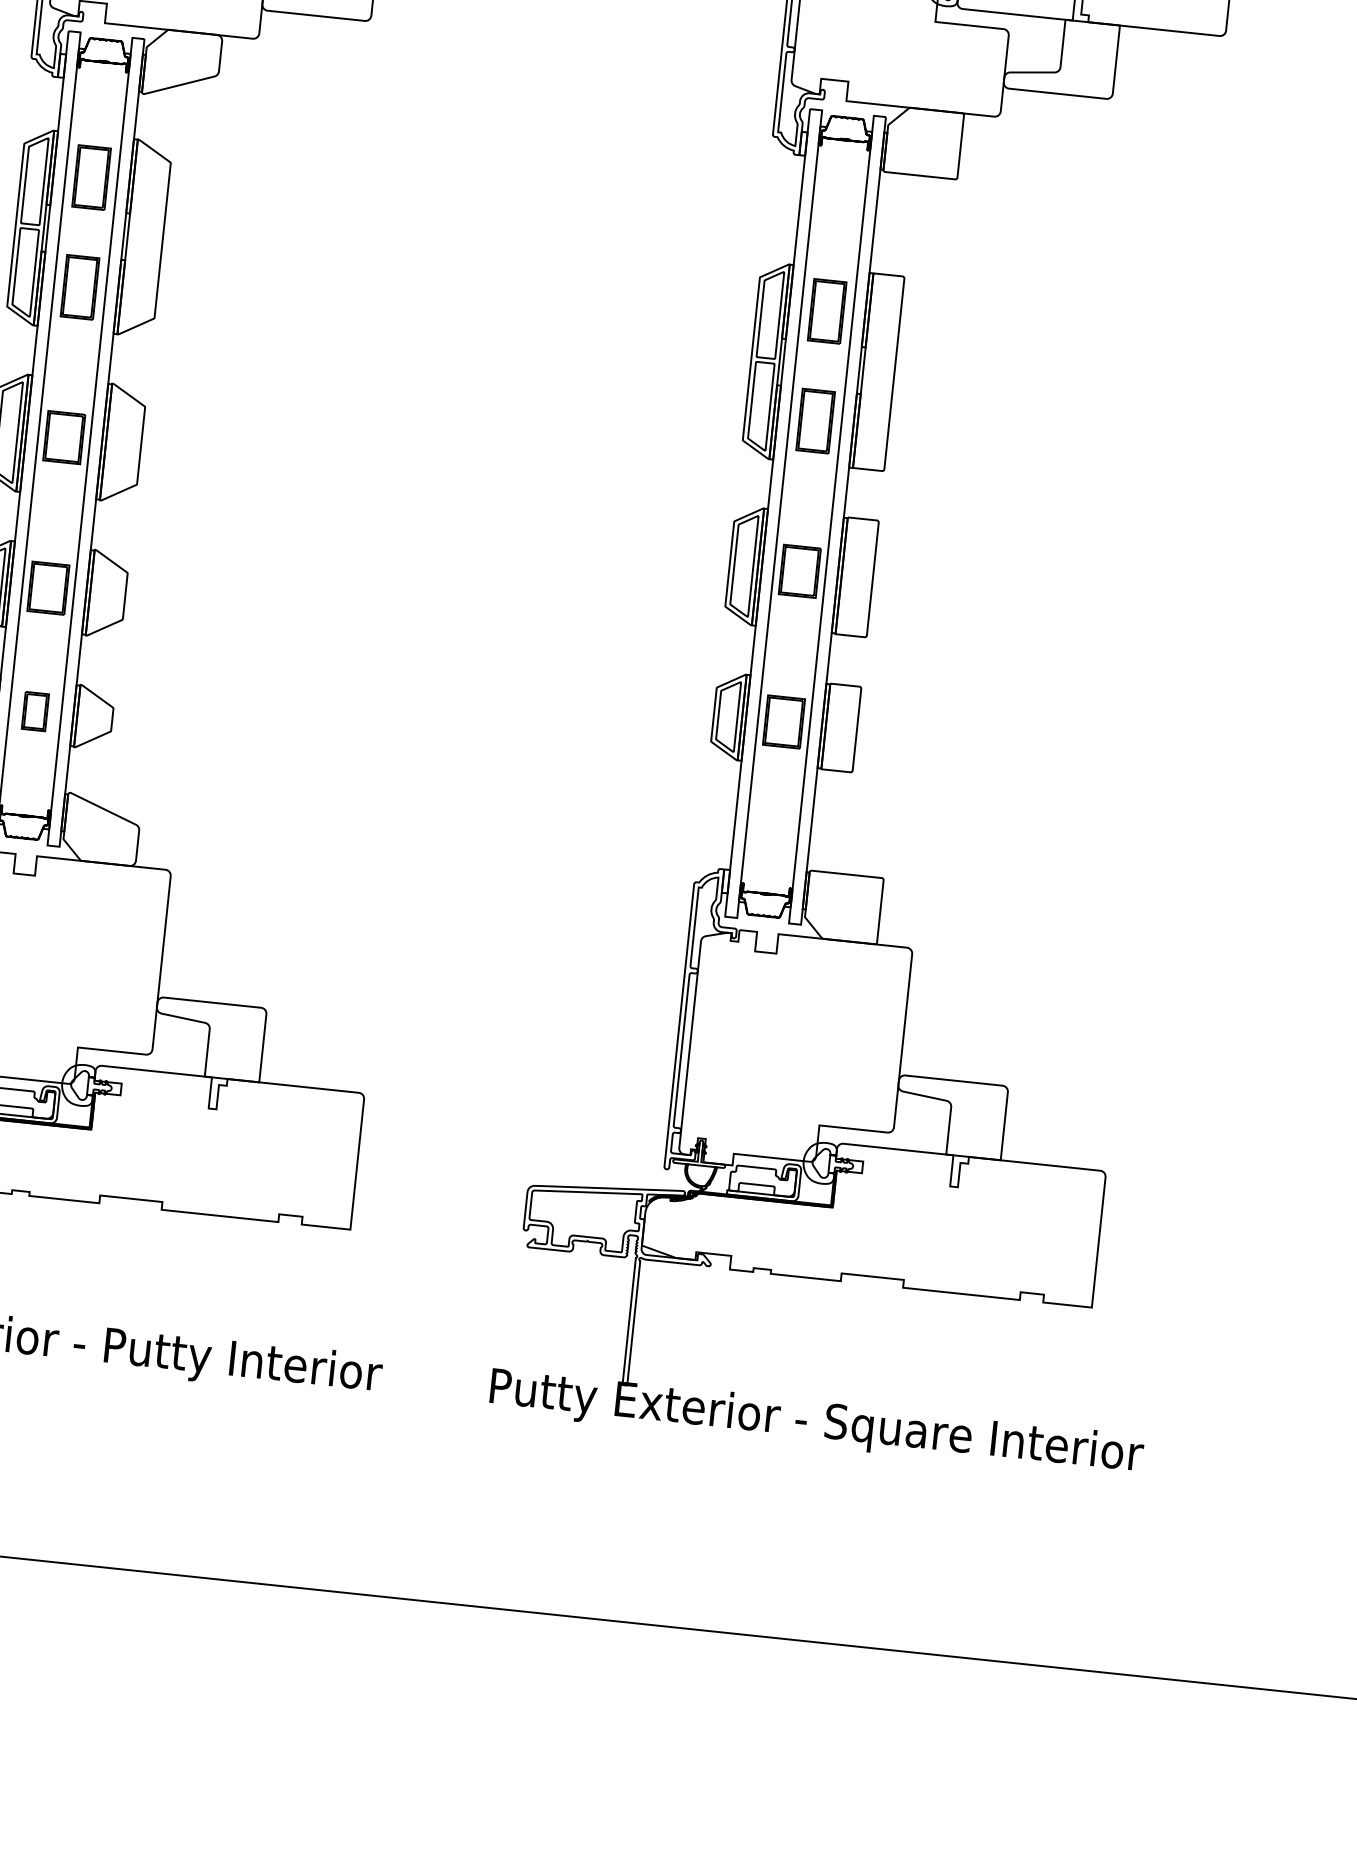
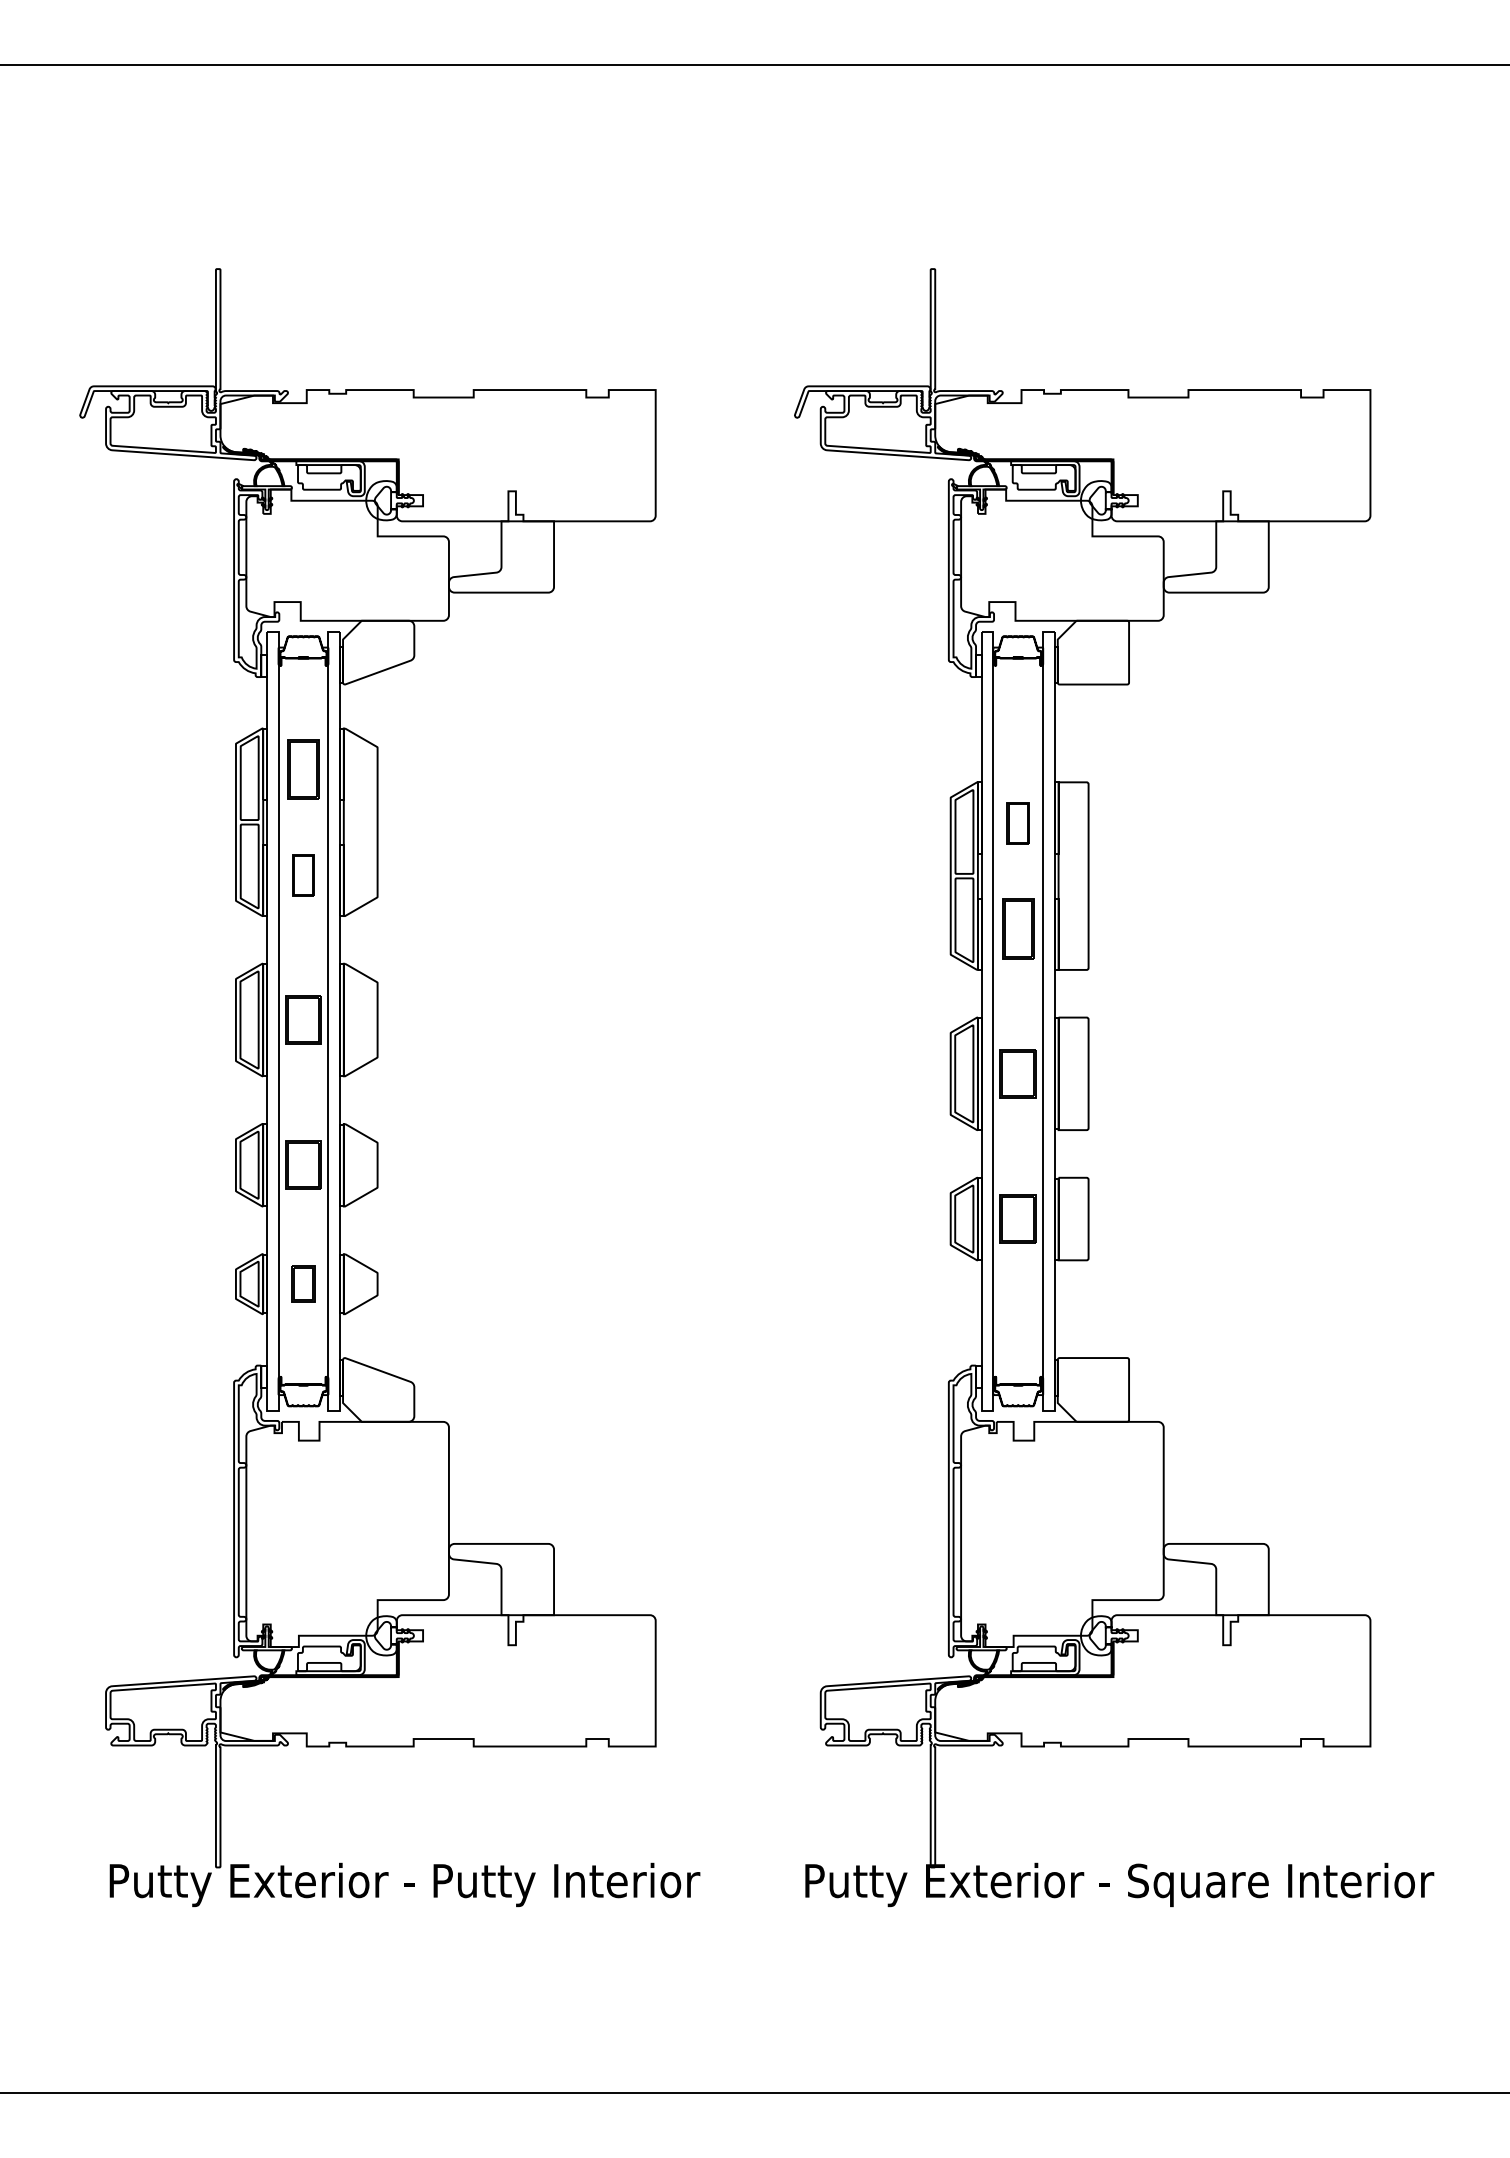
part: (80, 287) -> (303, 875), size x0.7
part: (827, 311) -> (1018, 823), size x0.7

